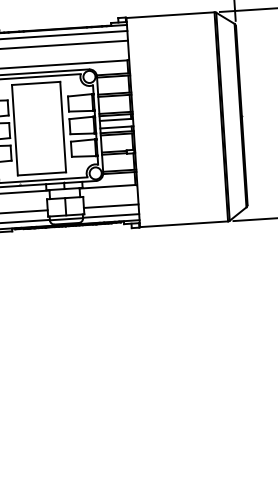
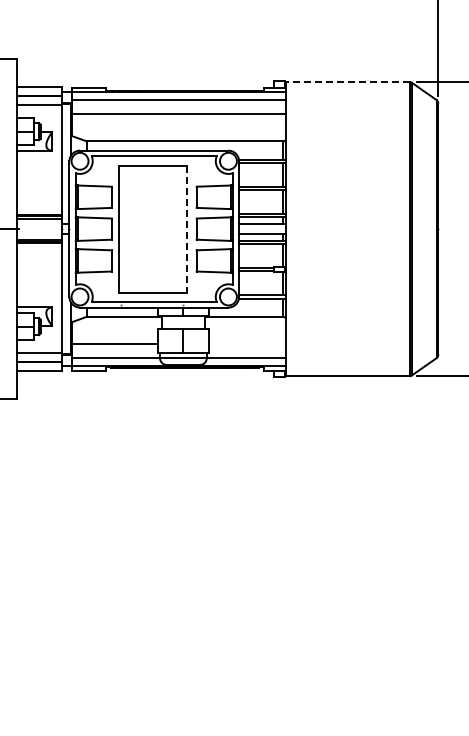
line: (170, 15) -> (347, 82), solid -> dashed
line: (63, 127) -> (187, 229), solid -> dashed
line: (110, 206) -> (246, 344), removed

